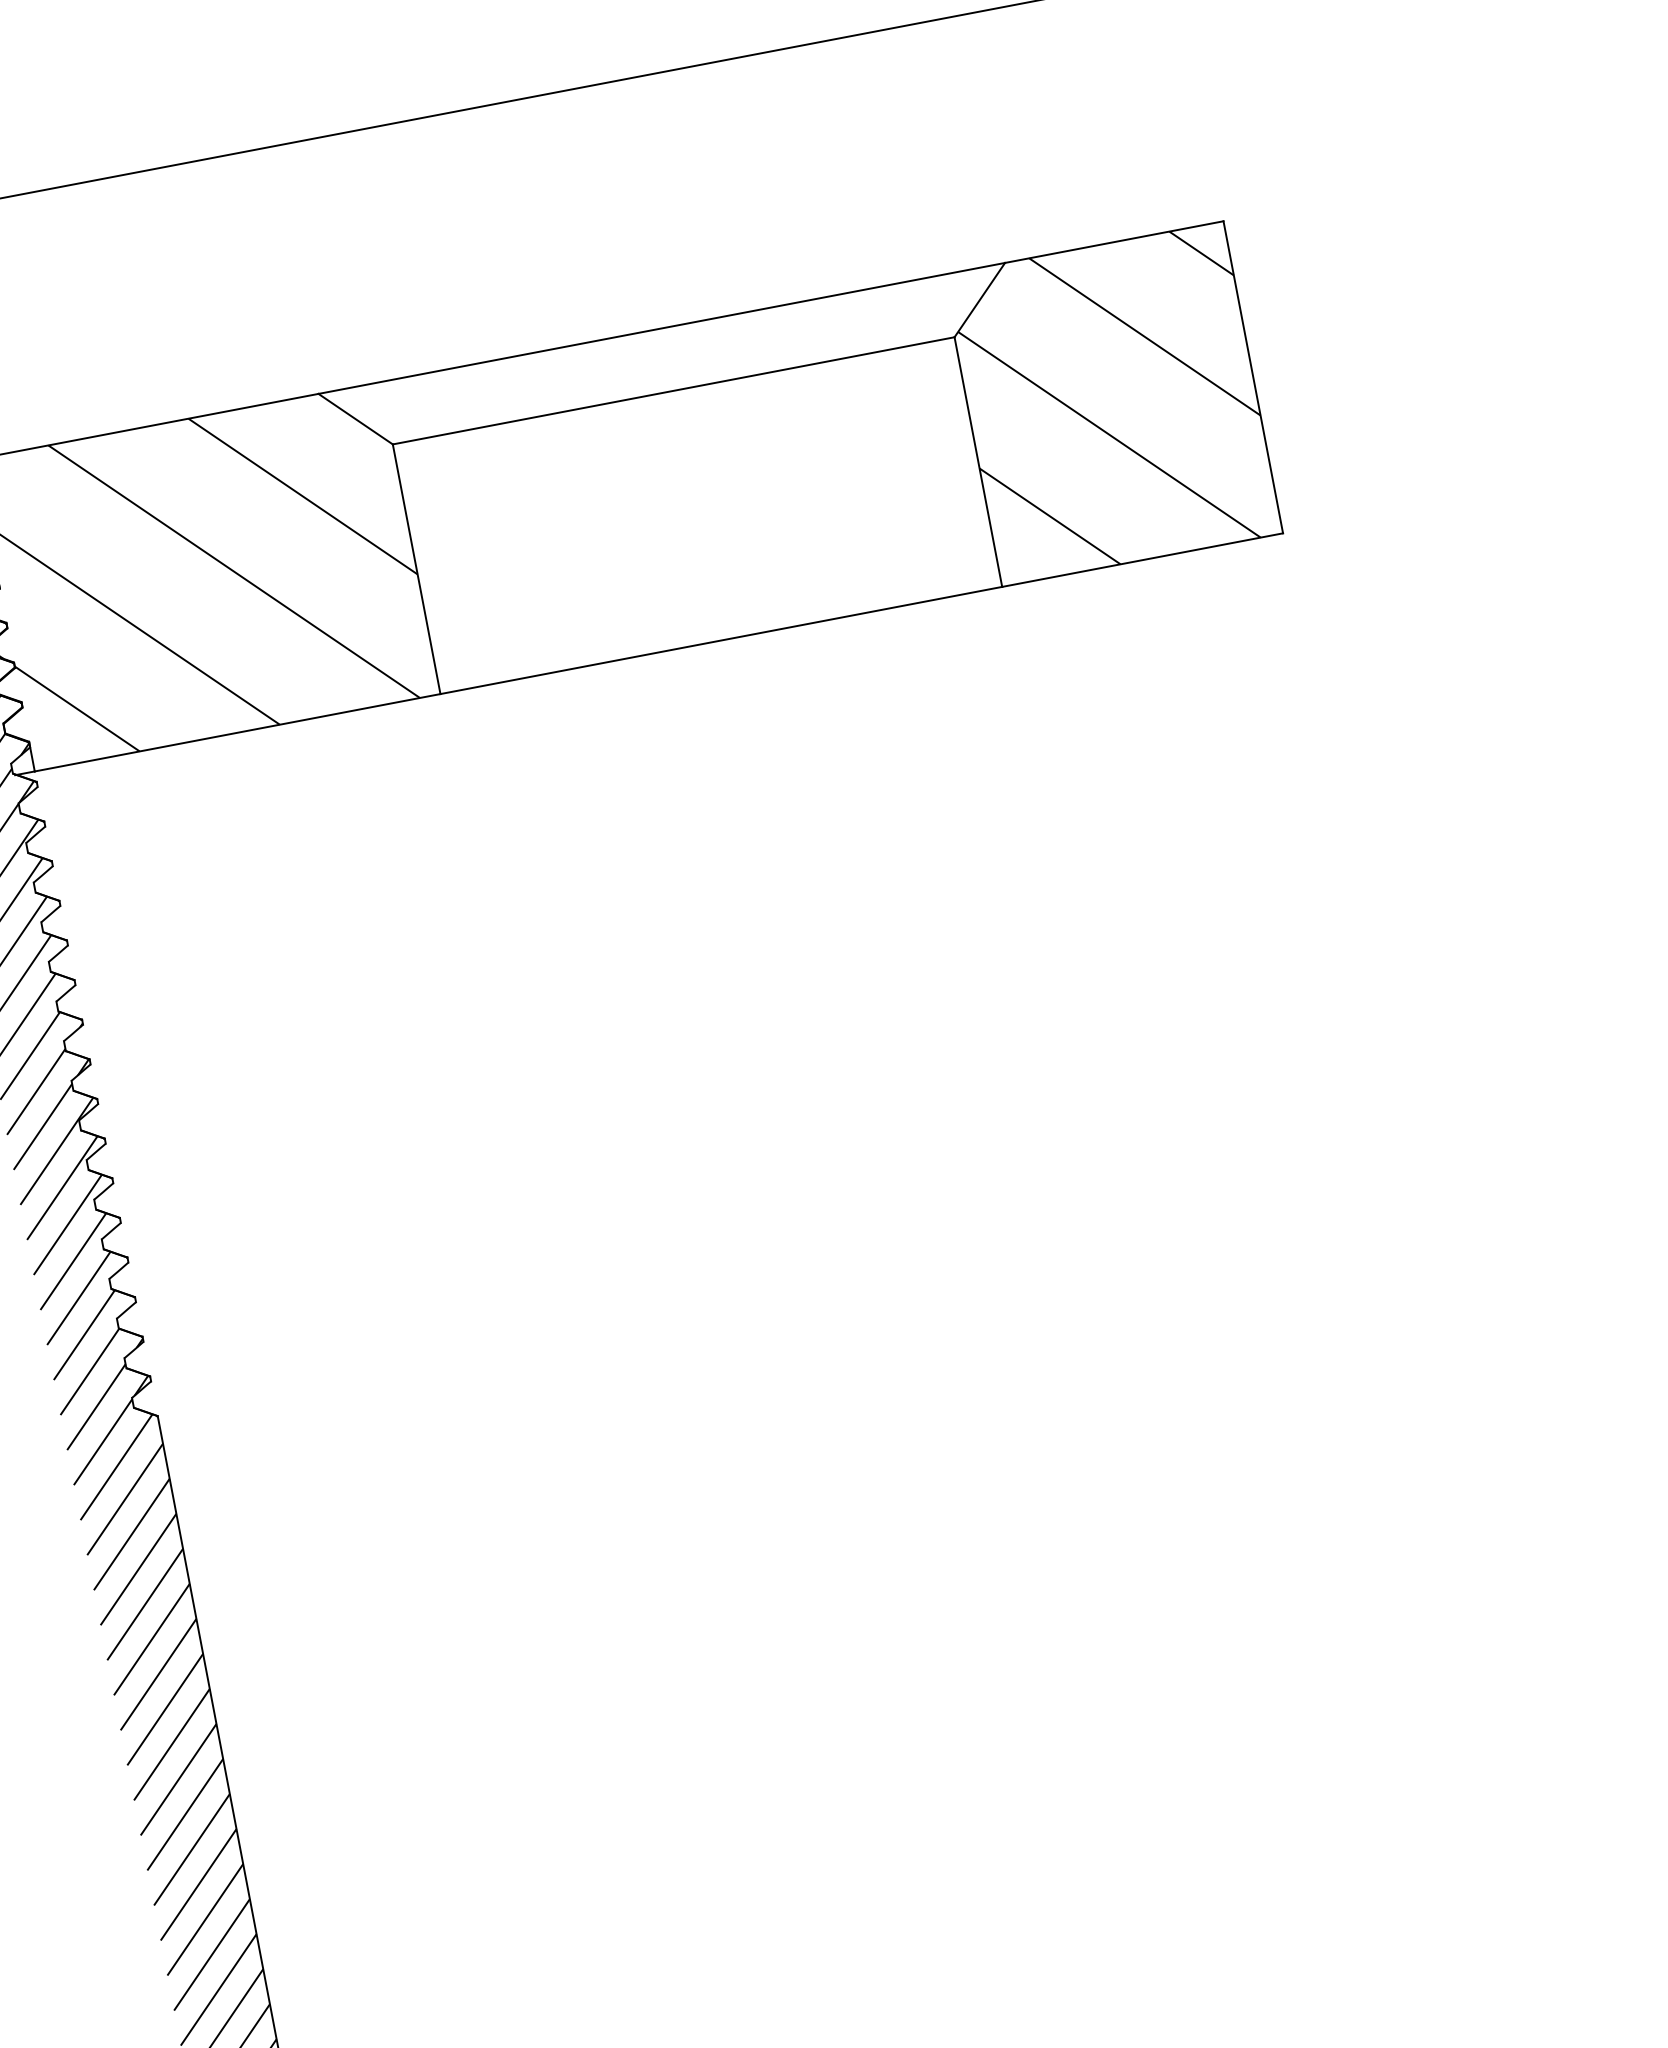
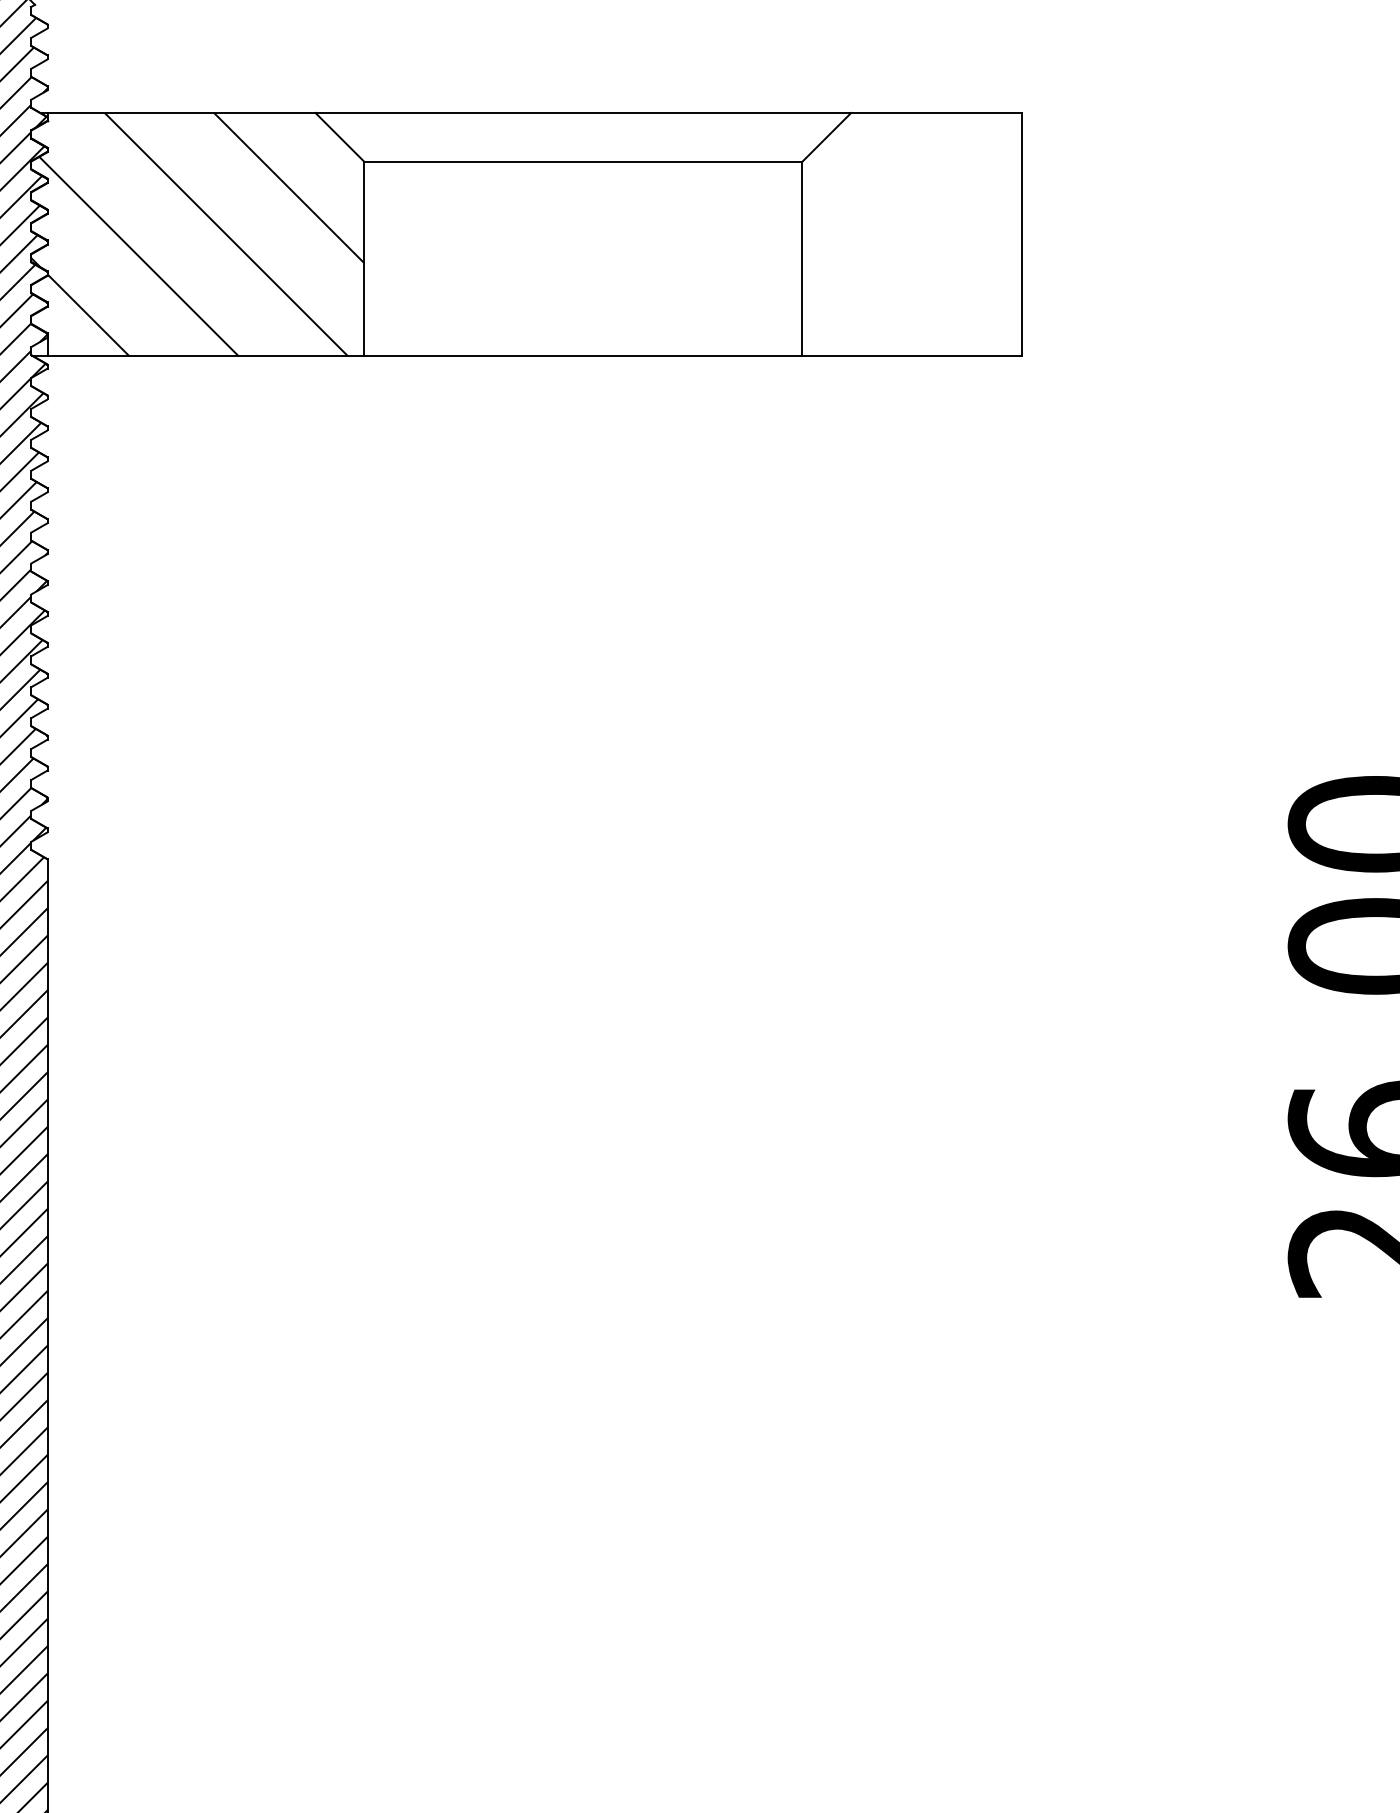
hatch: (1112, 403) -> (911, 234), removed

